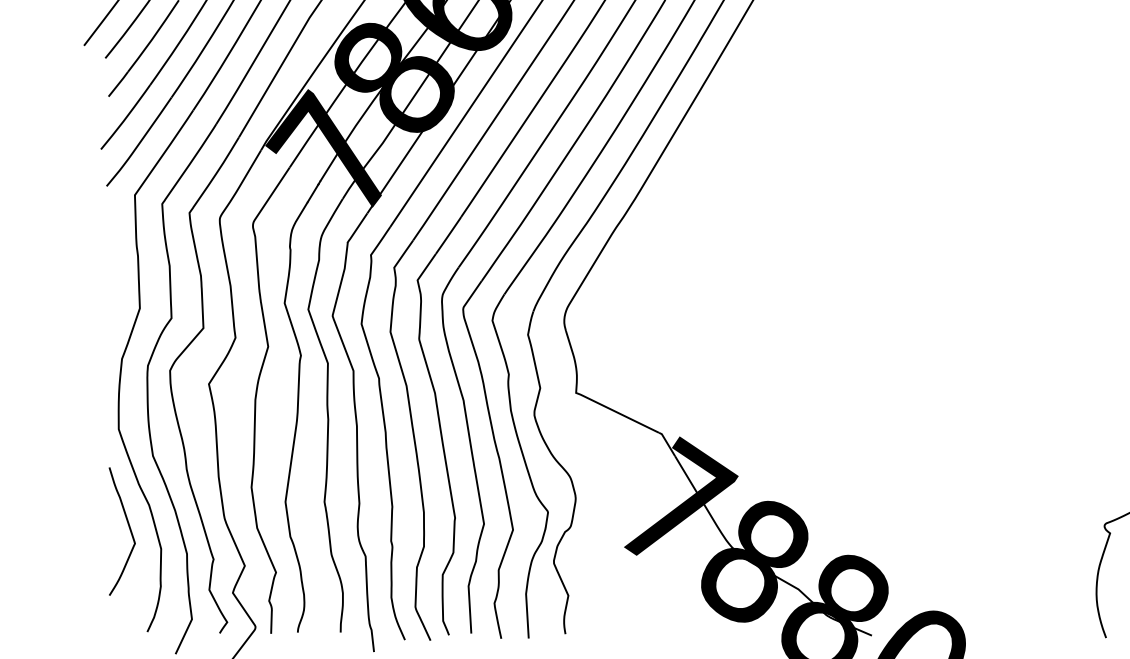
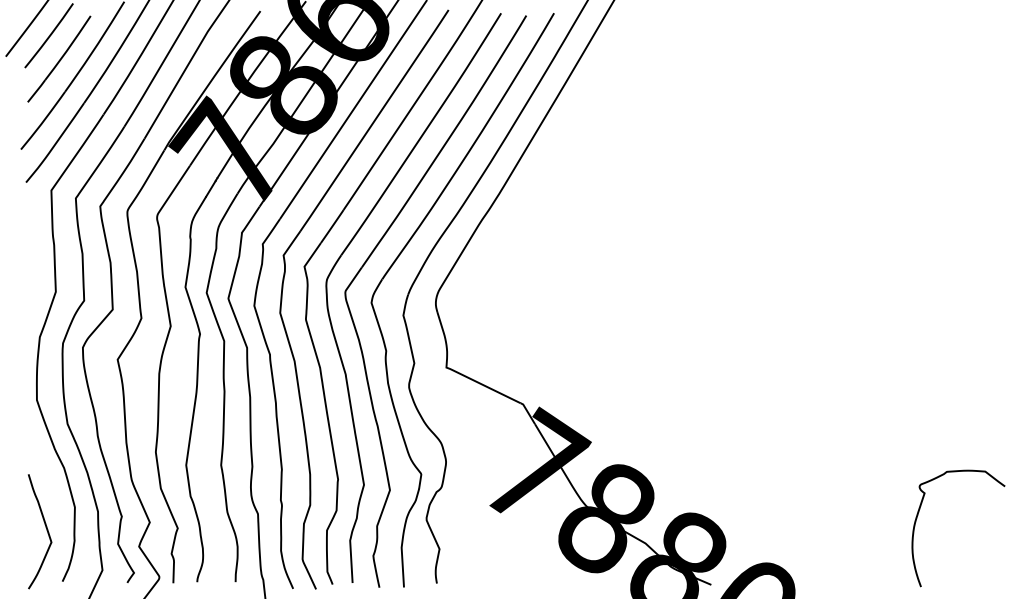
curve: (129, 530) -> (46, 530), moved

